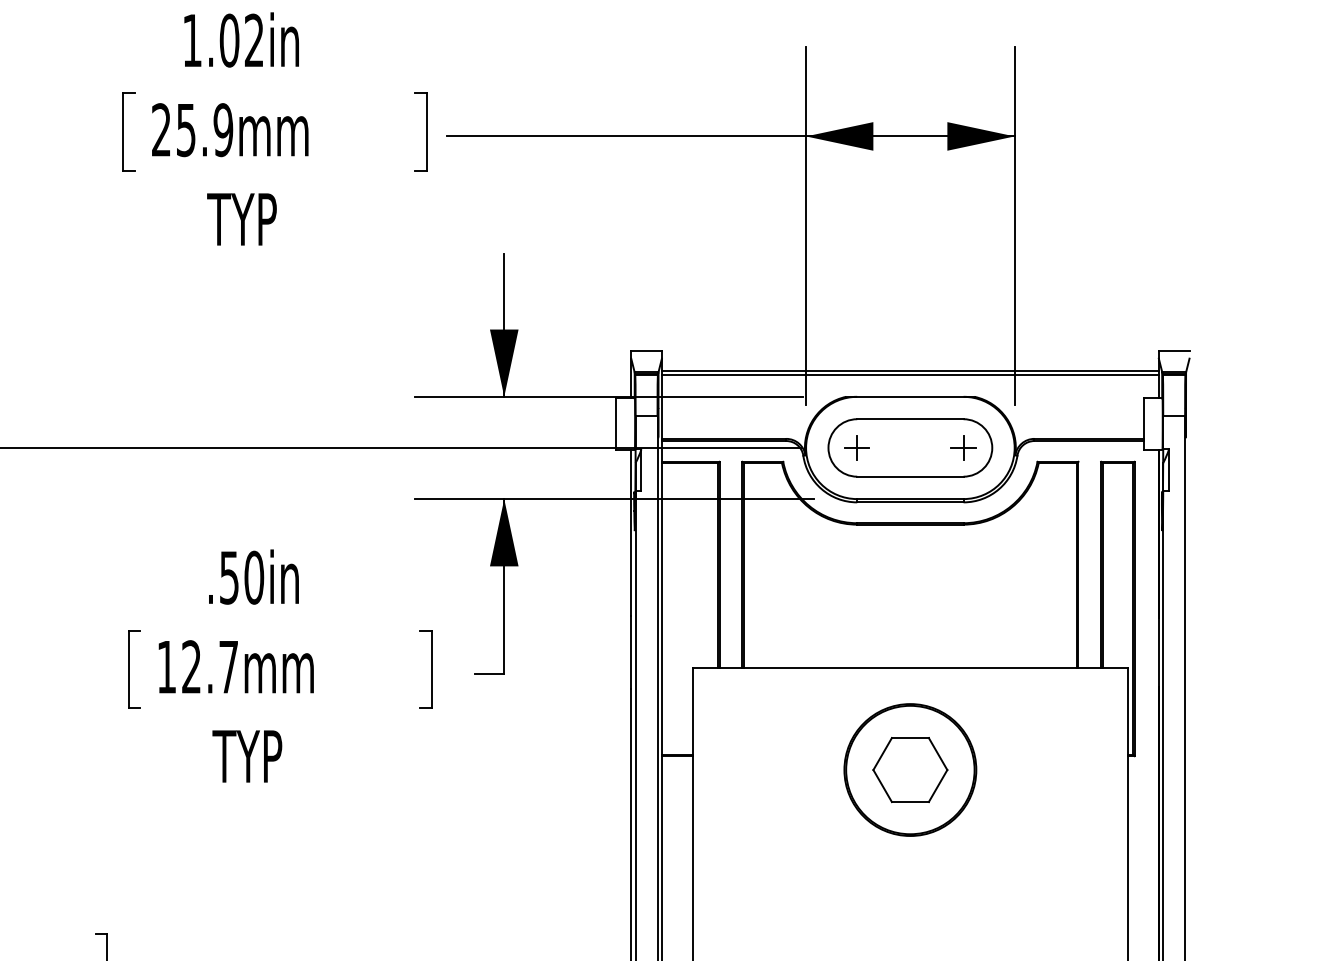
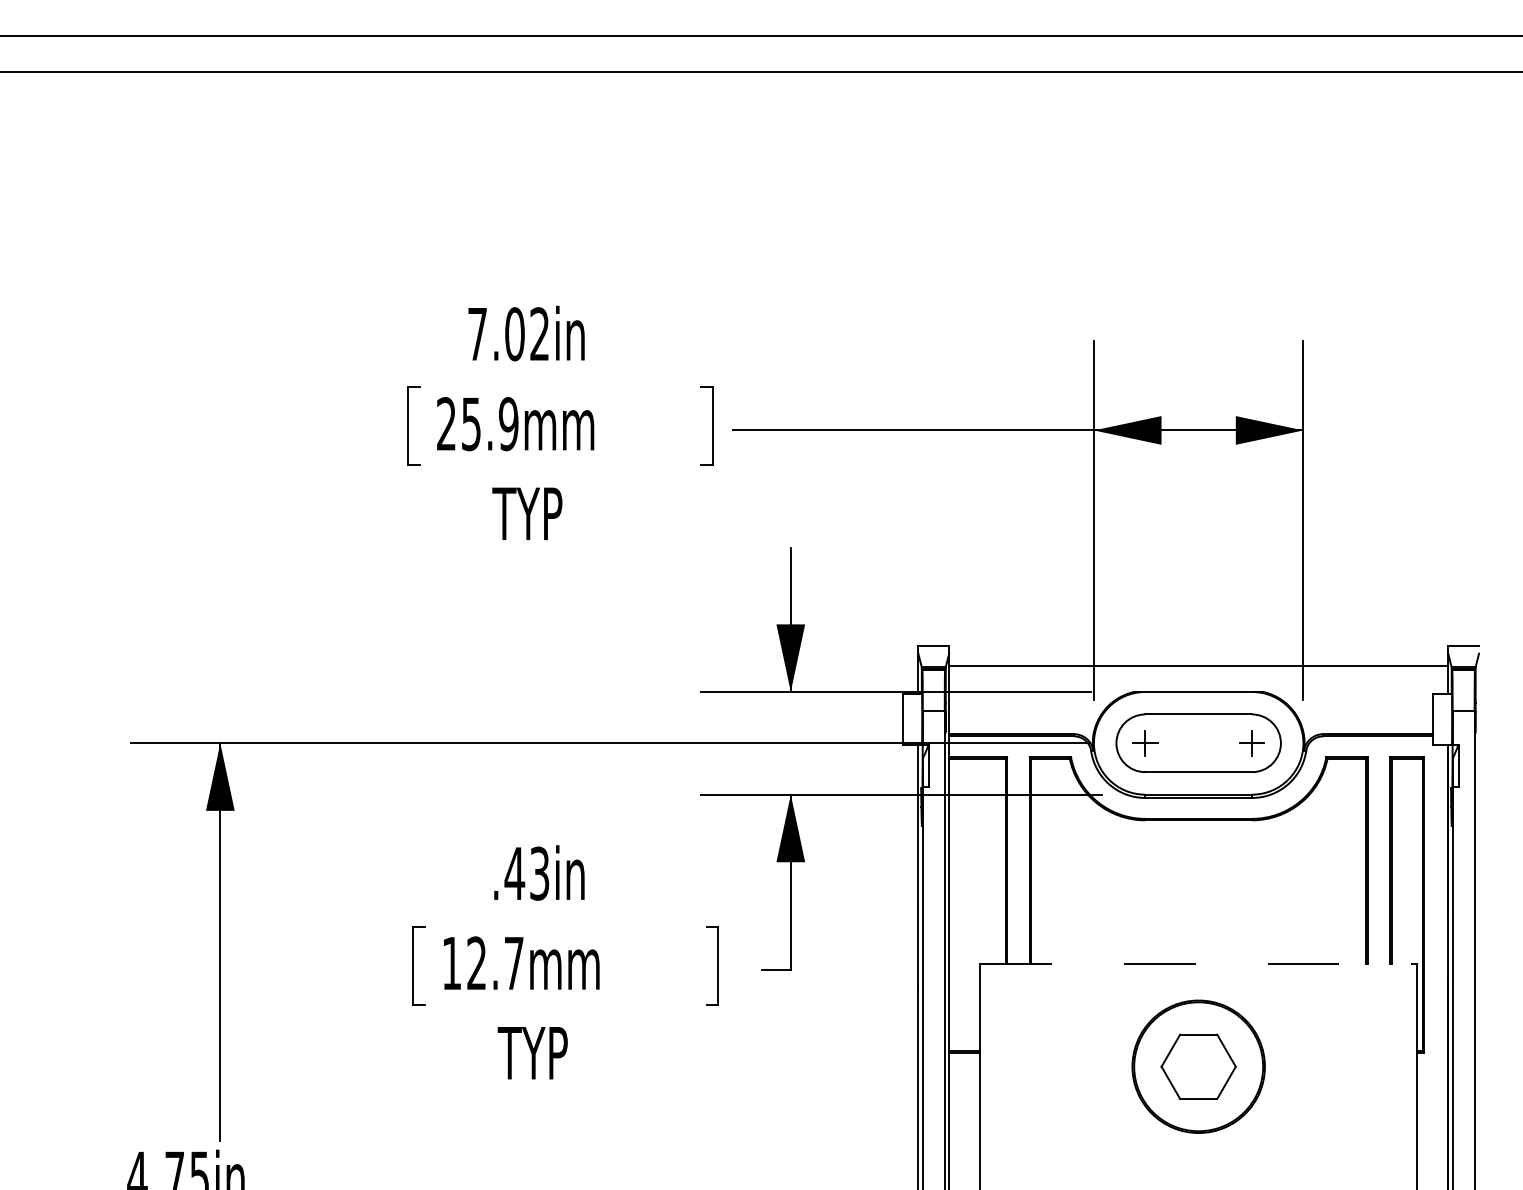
text: (192, 40) -> (477, 334), 1.02in -> 7.02in
line: (910, 374) -> (1198, 669), removed
text: (241, 577) -> (526, 873), .50in -> .43in
line: (910, 668) -> (1198, 964), solid -> dashed

